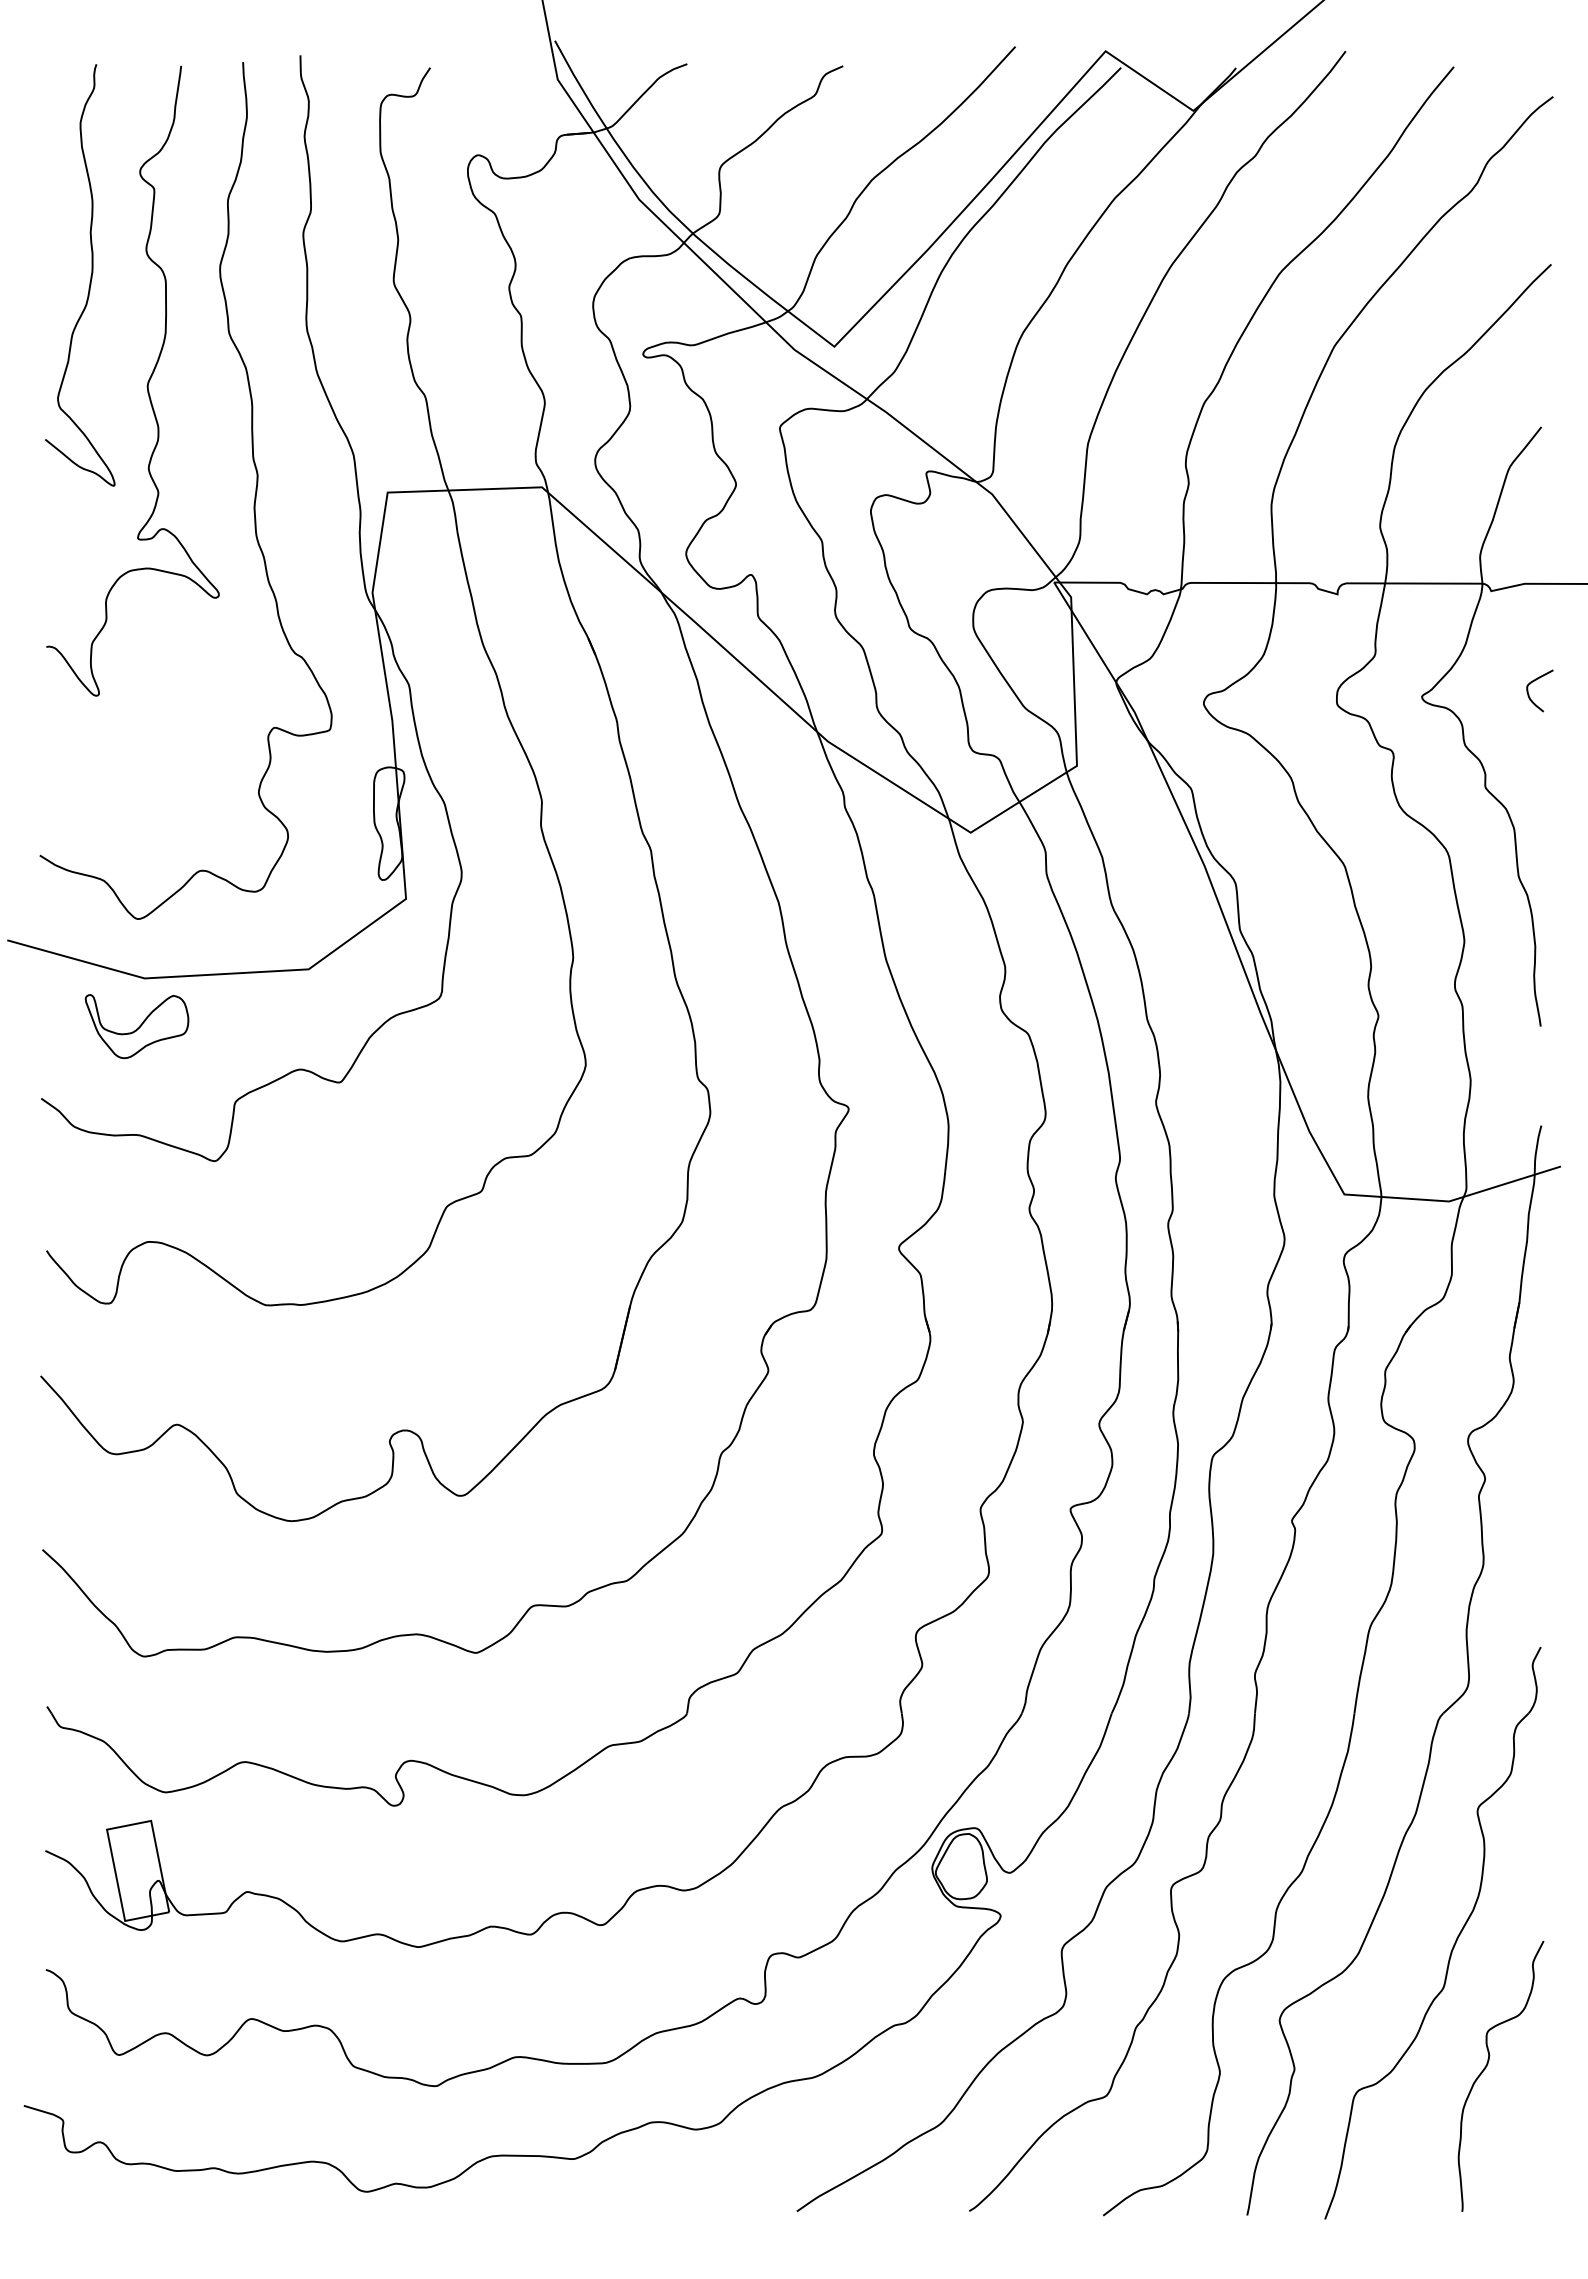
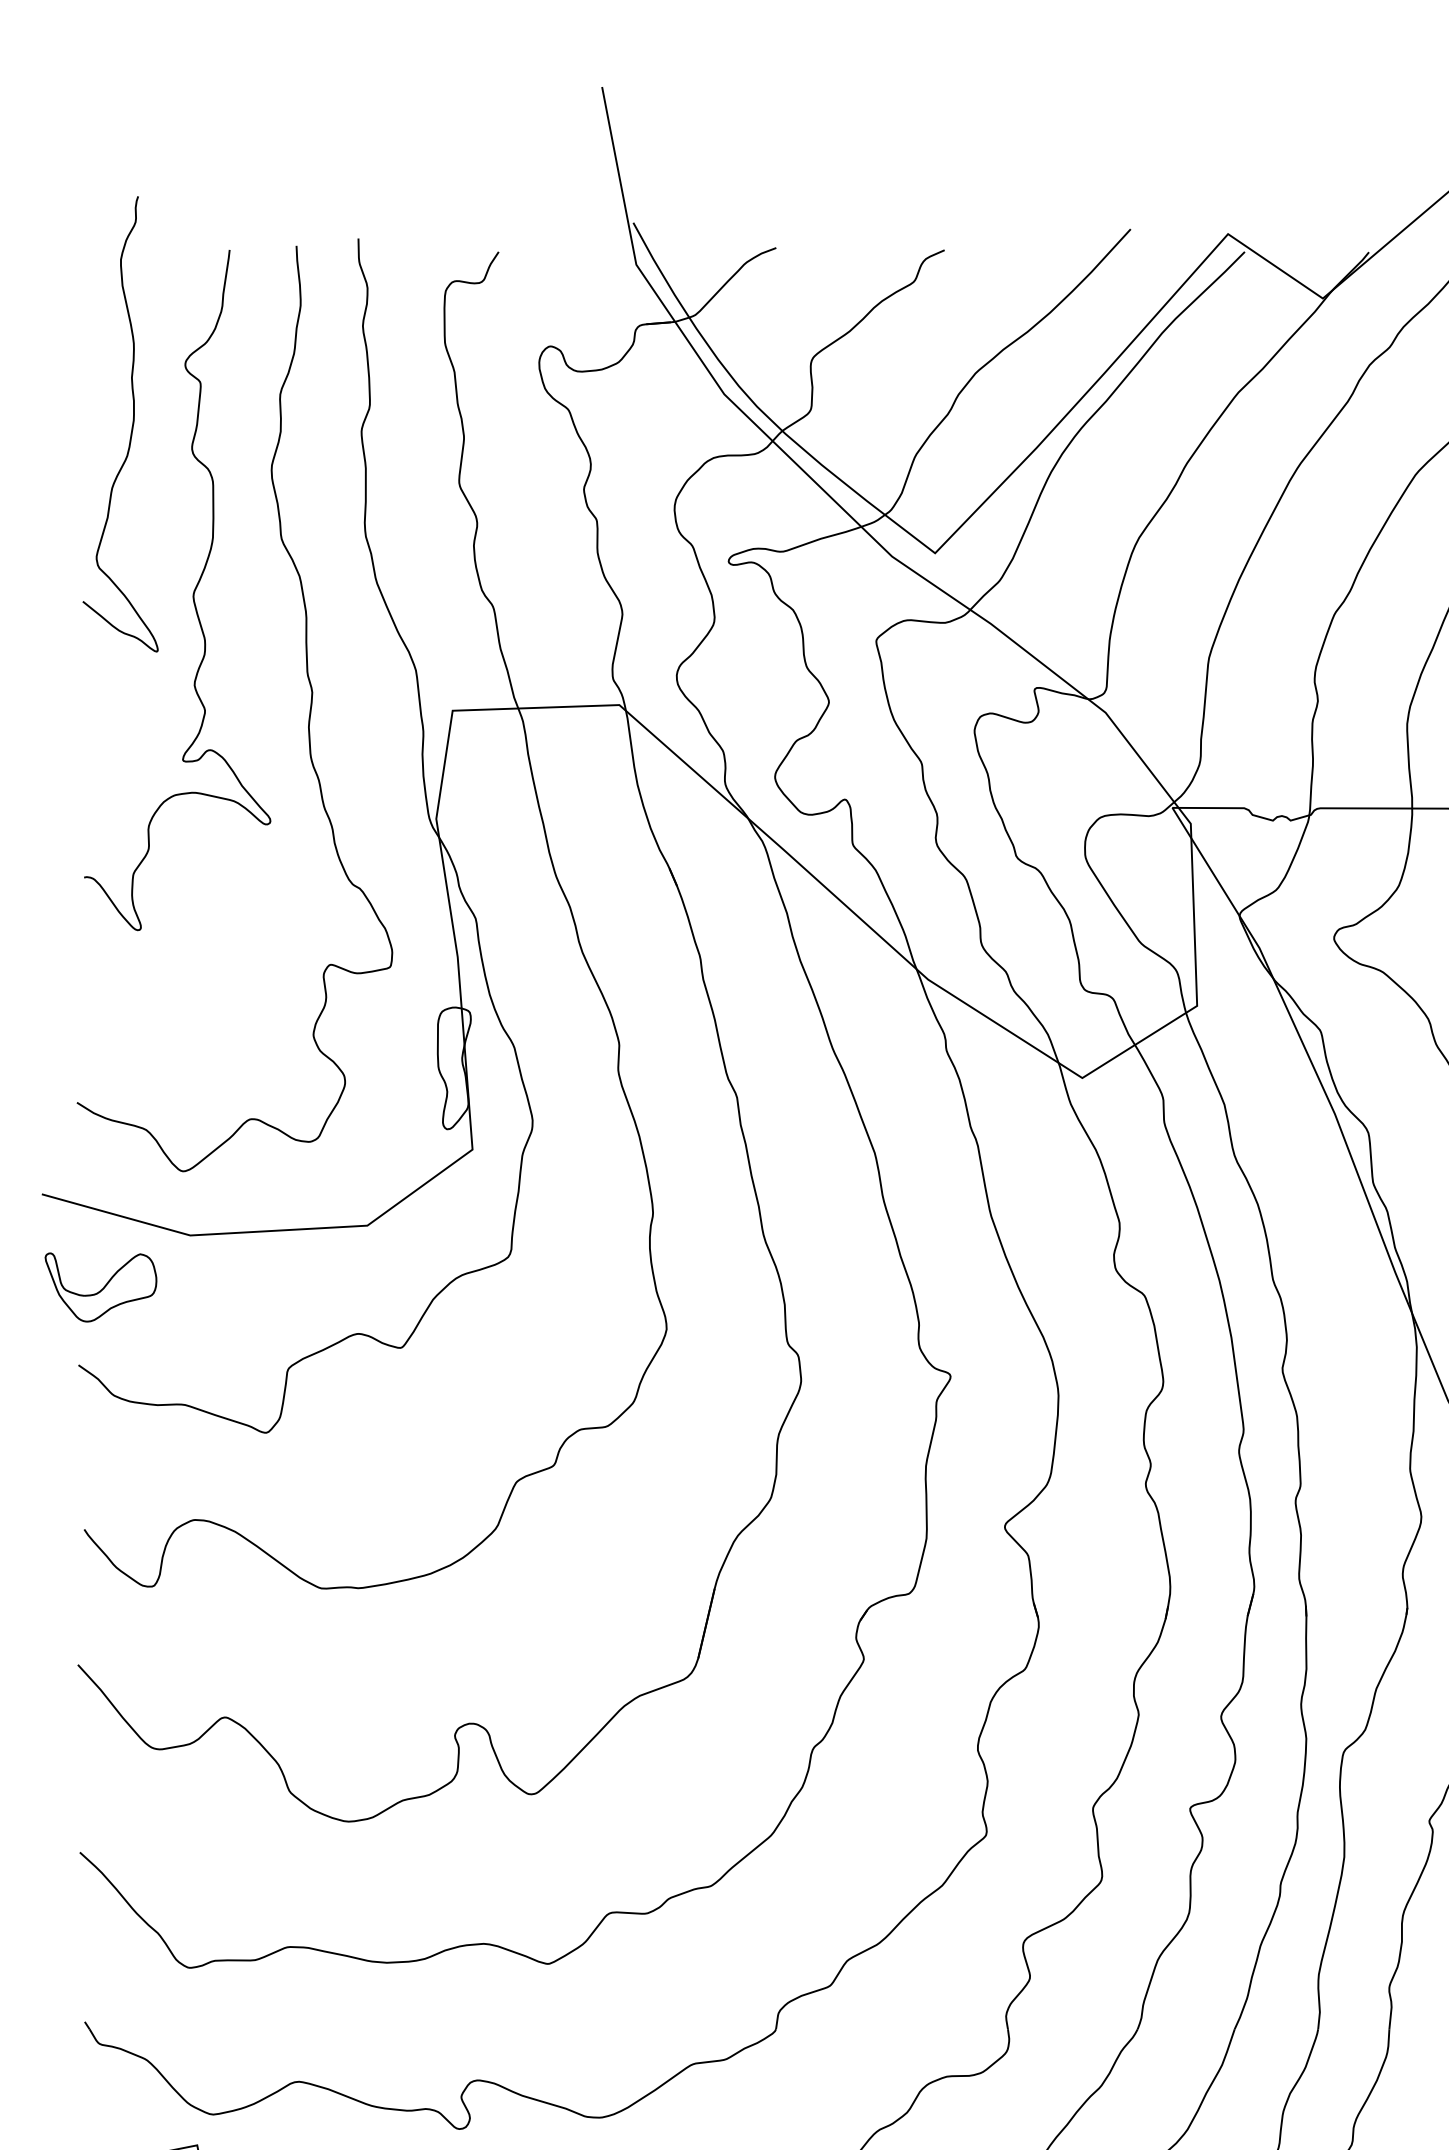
curve: (90, 275) -> (131, 424), moved
part: (136, 1026) -> (100, 1287), moved

